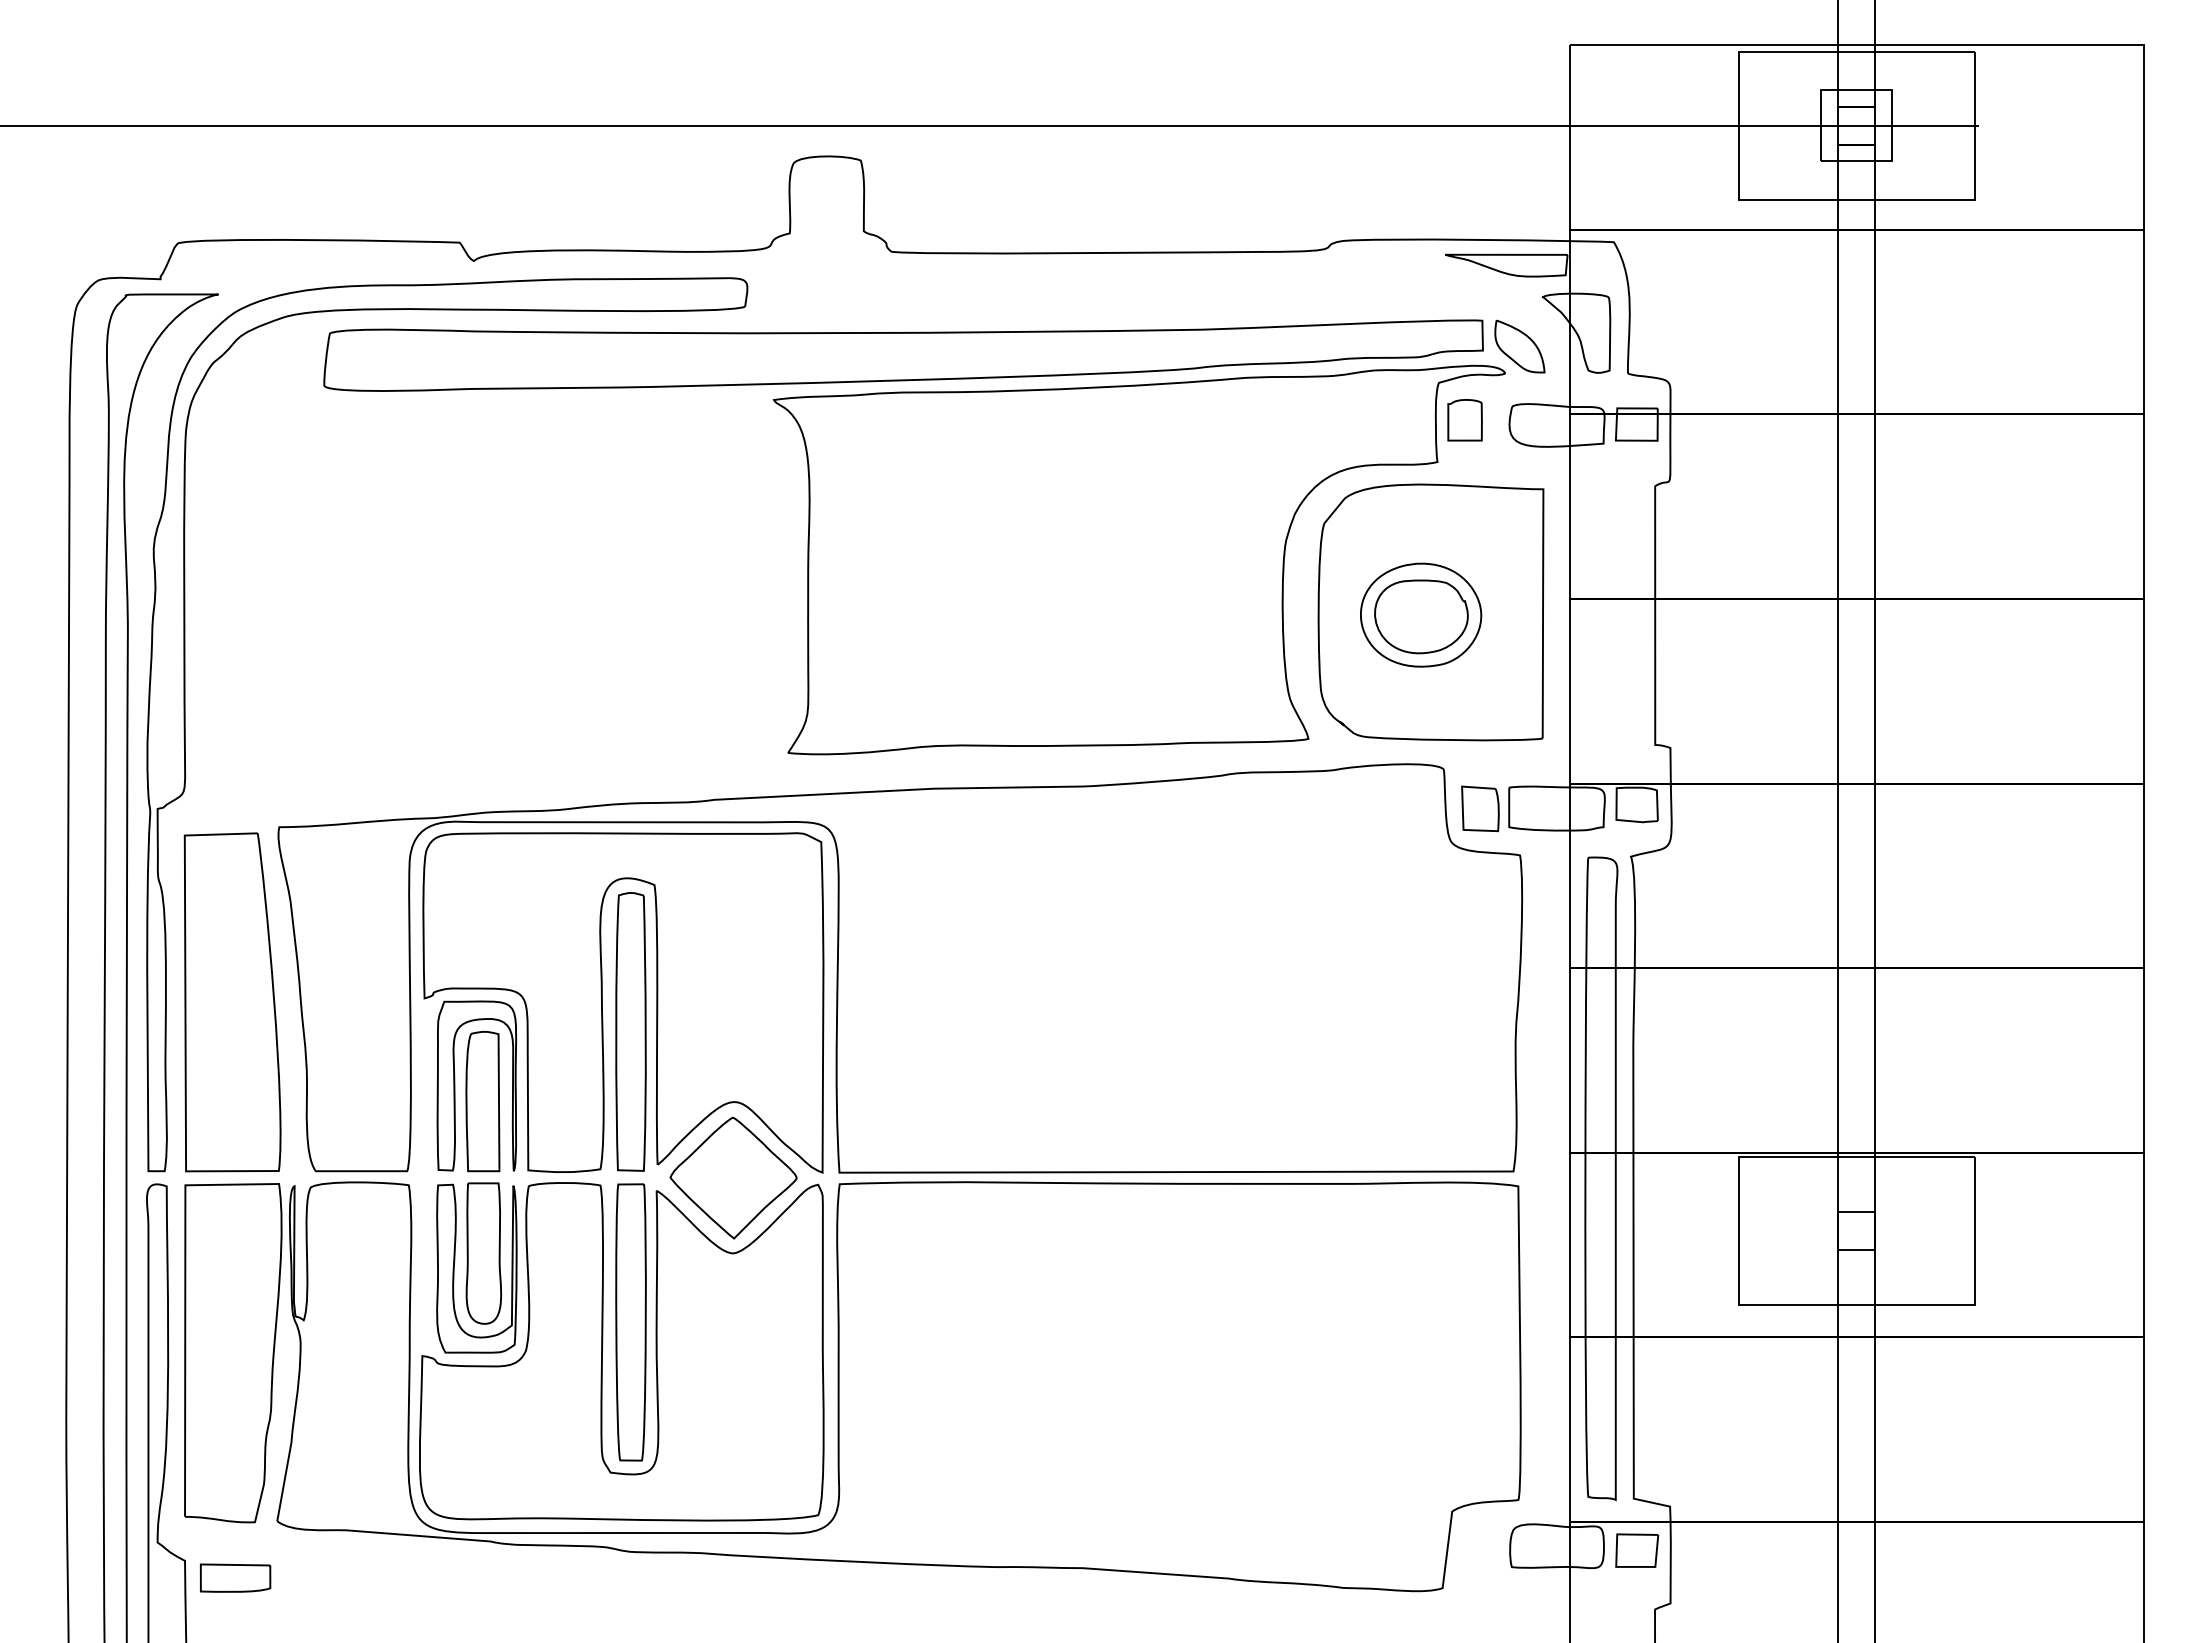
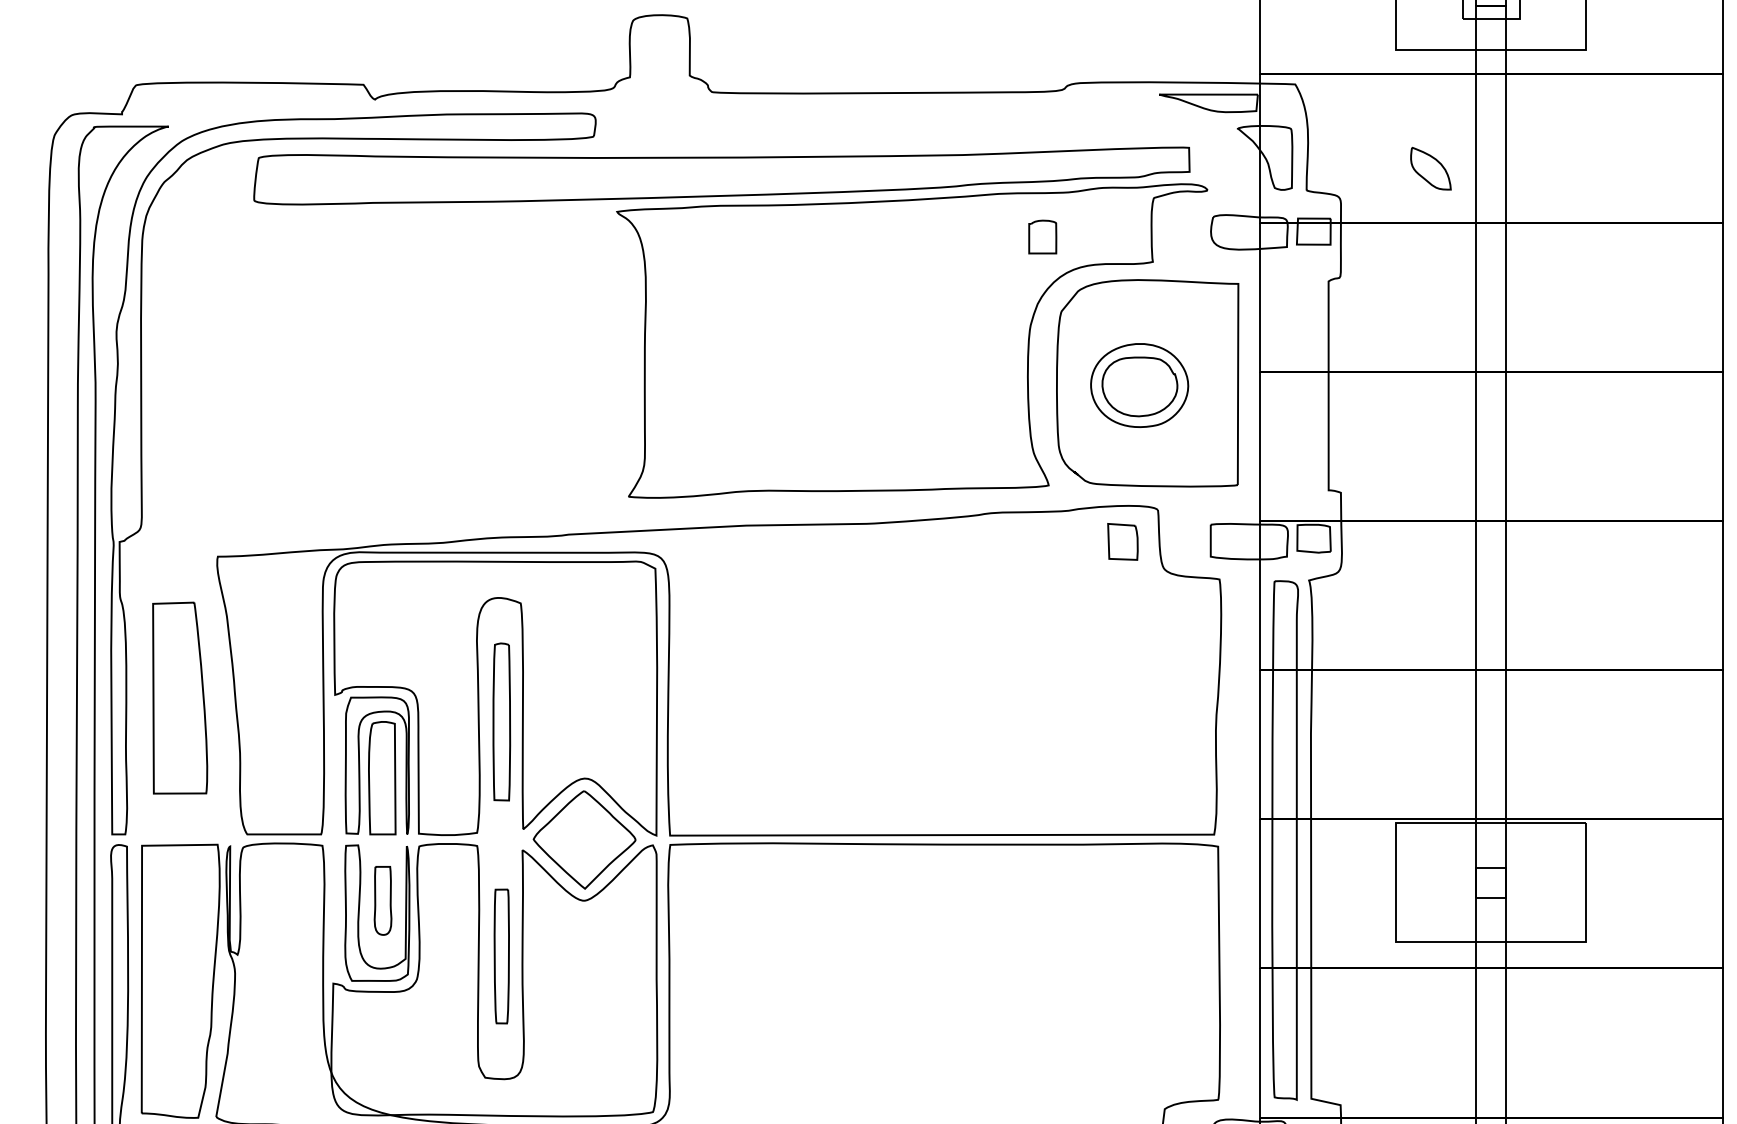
part: (1519, 346) -> (1430, 168), moved
part: (1464, 420) -> (1042, 237), moved
part: (1480, 808) -> (1123, 541), moved
part: (232, 1002) -> (180, 698), size x0.7
part: (630, 1031) -> (501, 721), size x0.7
part: (483, 1253) -> (382, 900), size x0.6
part: (630, 1322) -> (501, 956), size x0.6

